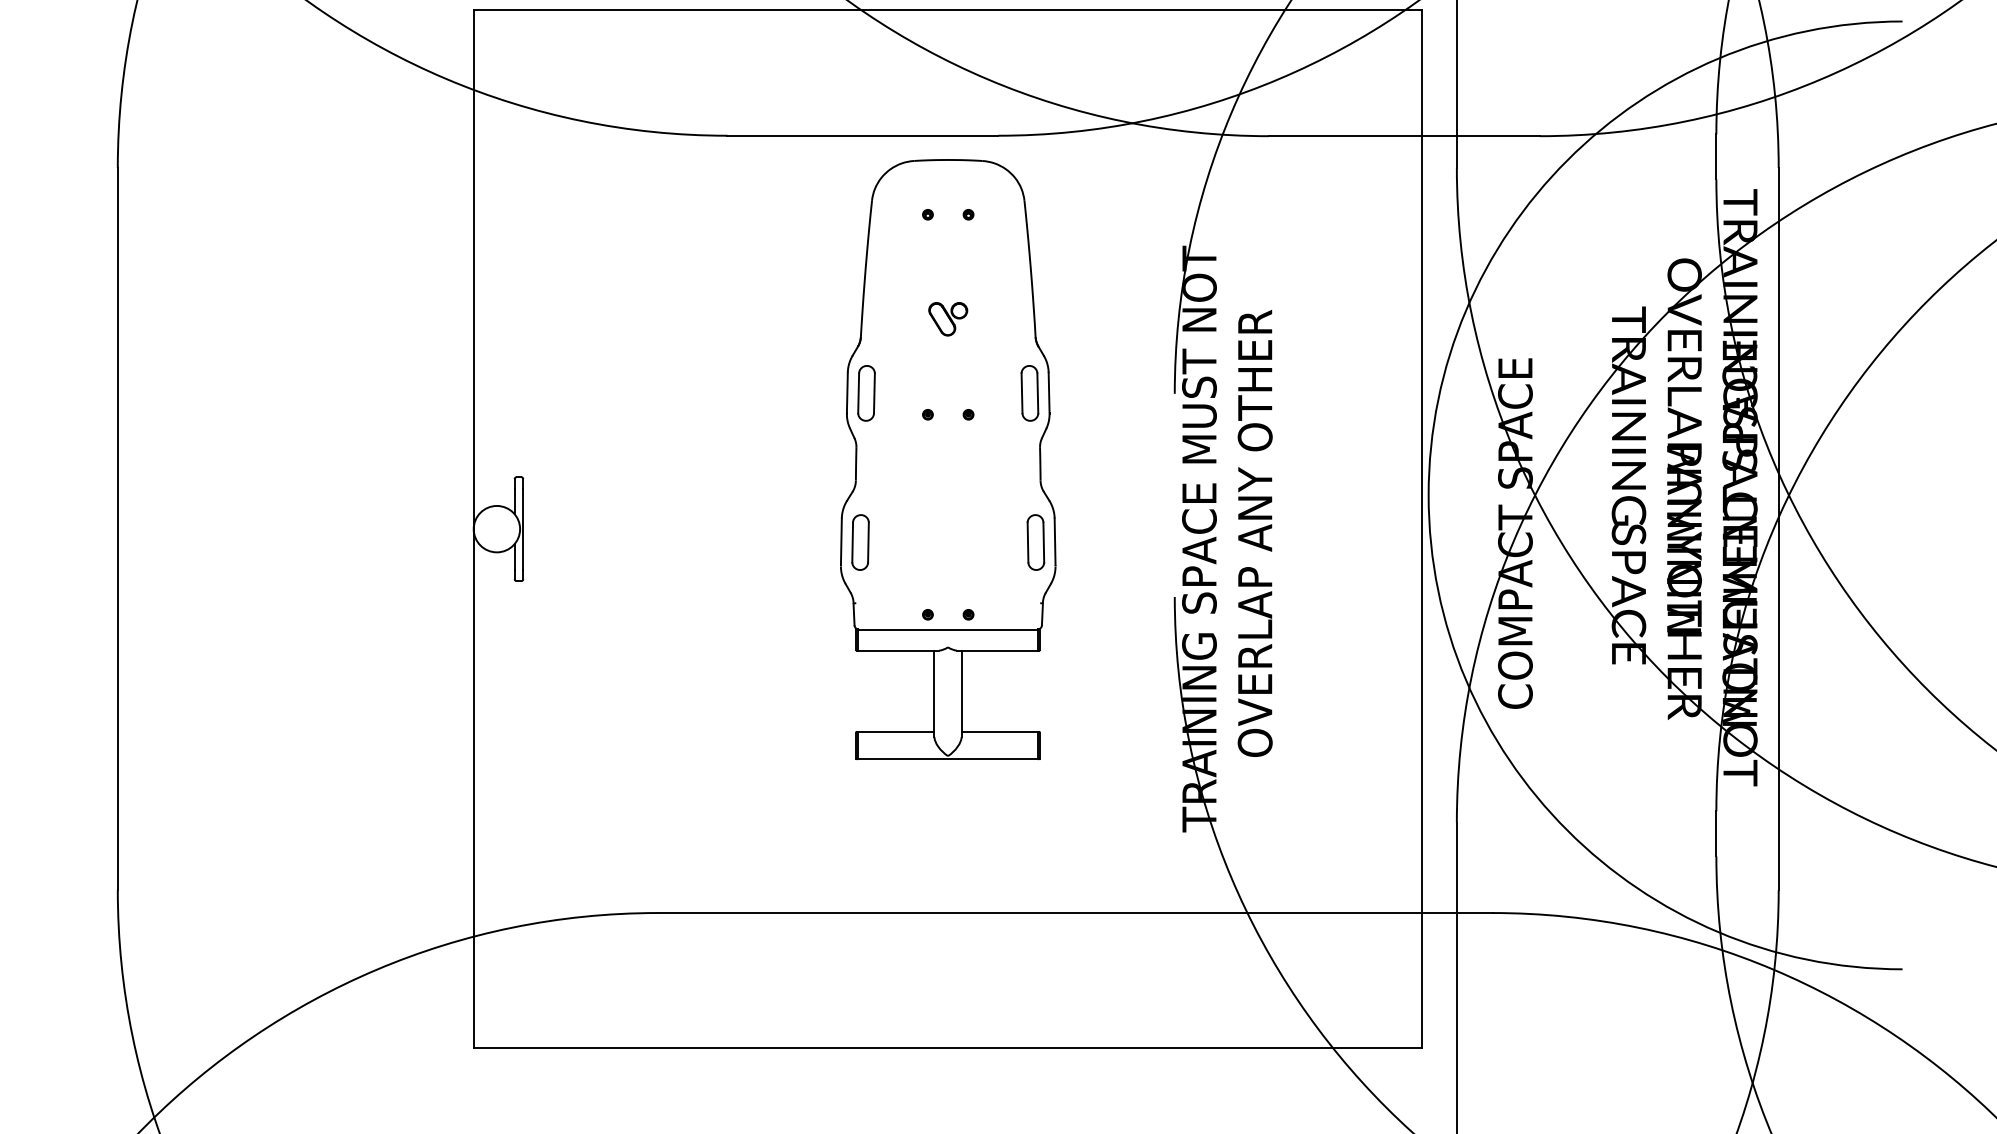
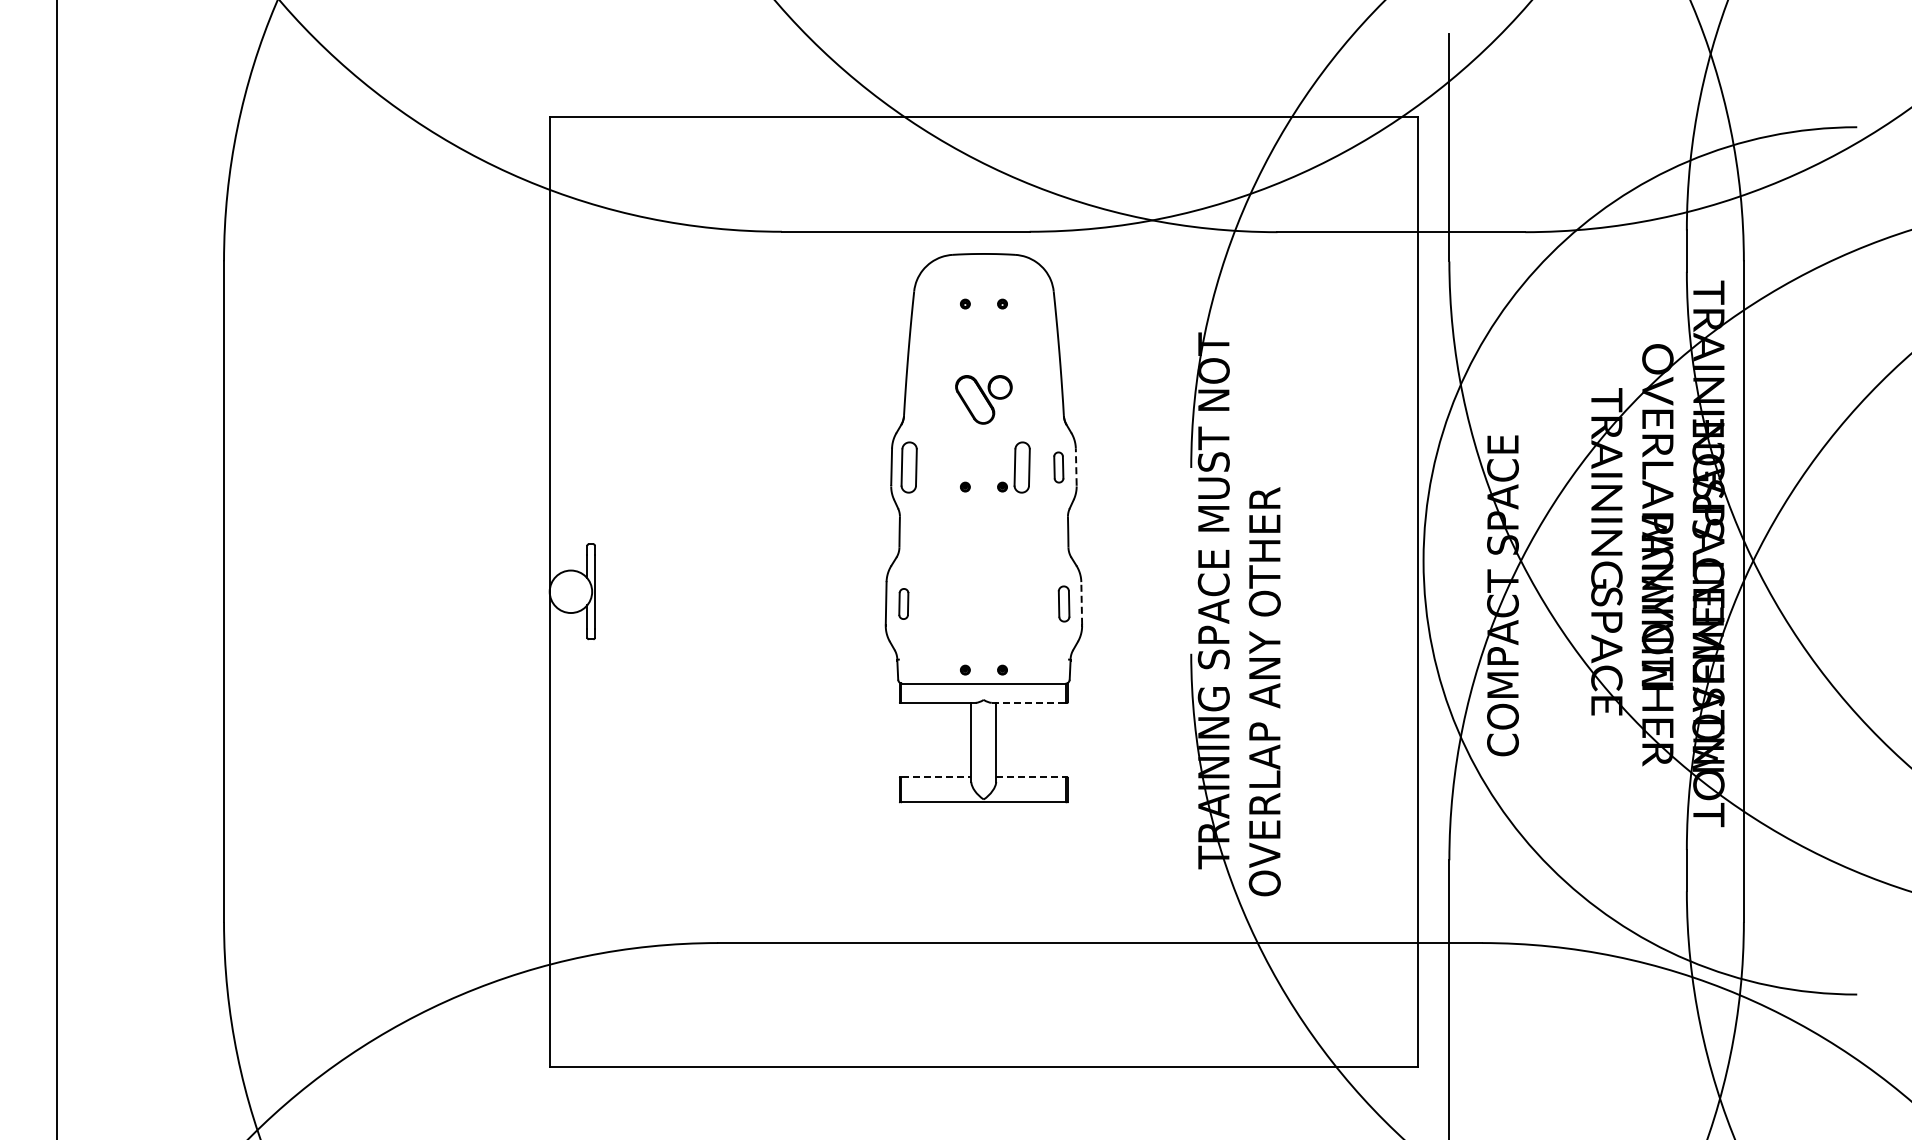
part: (947, 319) -> (983, 399), size x1.6
line: (1049, 392) -> (1076, 466), solid -> dashed
part: (989, 393) -> (1021, 467), added
part: (1029, 393) -> (1058, 467), size x0.6
text: (1254, 533) -> (1264, 691), moved
line: (1054, 540) -> (1081, 602), solid -> dashed
part: (860, 541) -> (903, 603), size x0.6
part: (1035, 541) -> (1063, 603), size x0.7
line: (998, 650) -> (1029, 702), solid -> dashed
line: (896, 732) -> (936, 777), solid -> dashed
line: (1000, 732) -> (1031, 777), solid -> dashed

